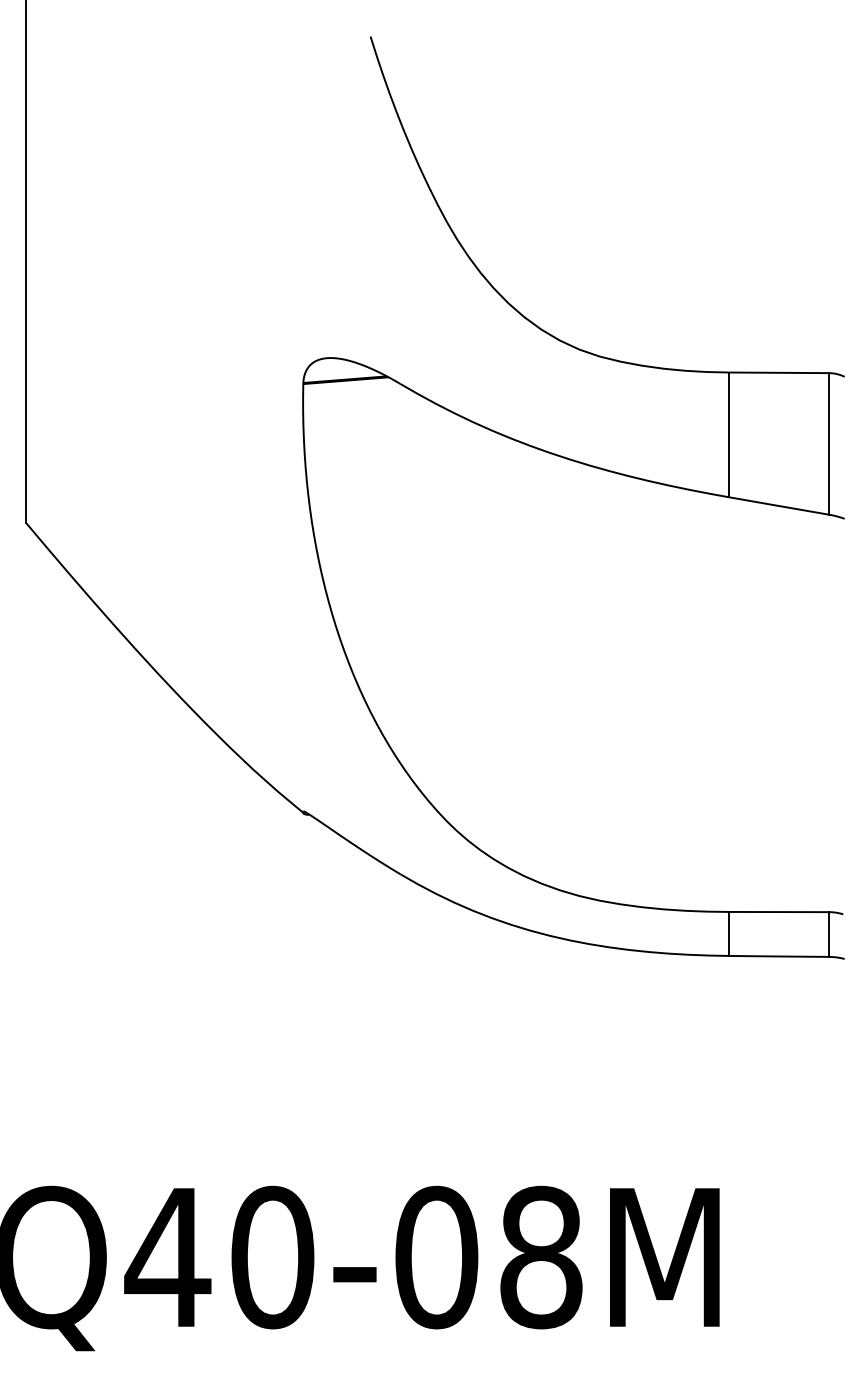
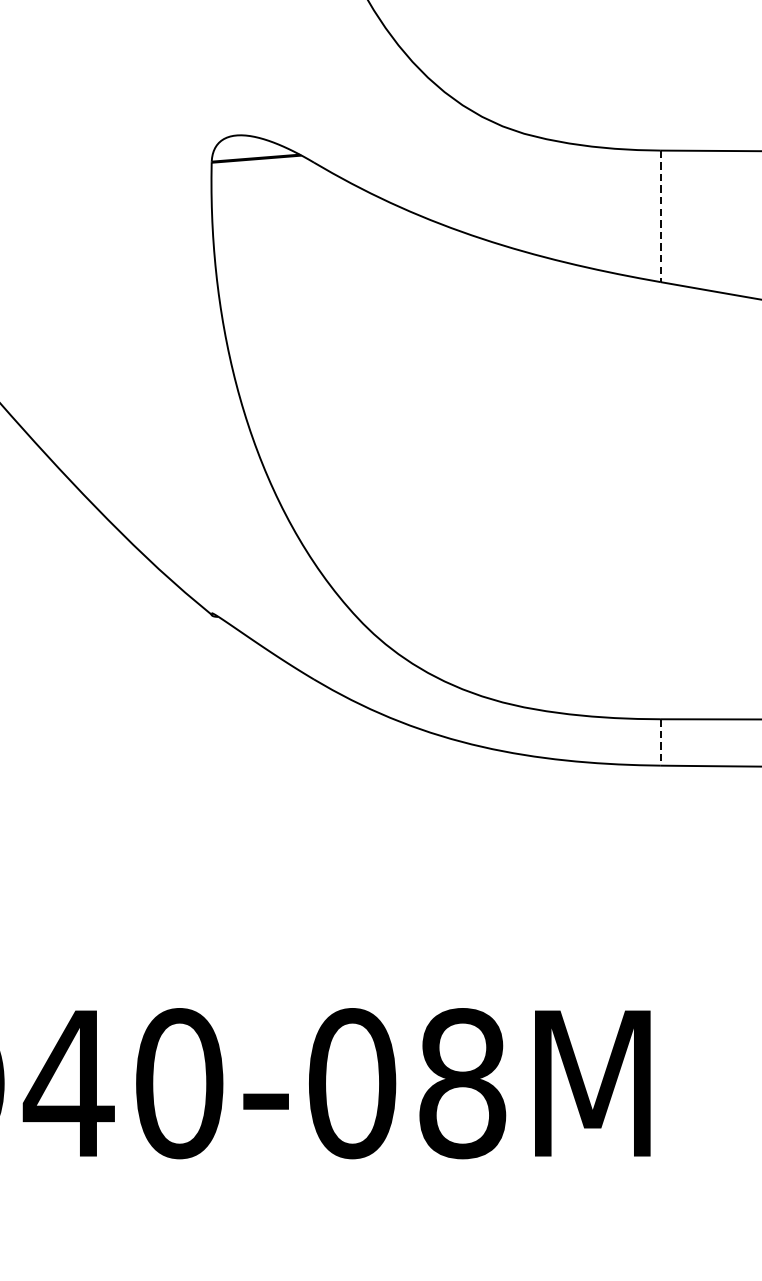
line: (729, 435) -> (660, 216), solid -> dashed
line: (729, 933) -> (660, 741), solid -> dashed

